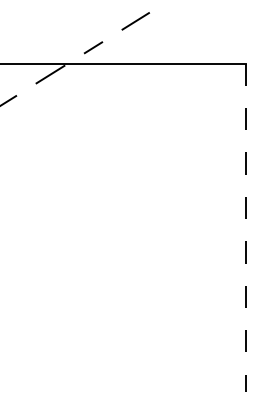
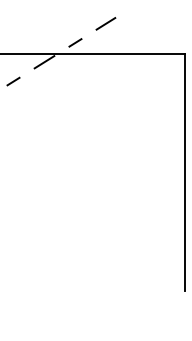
line: (246, 229) -> (185, 173), dashed -> solid

